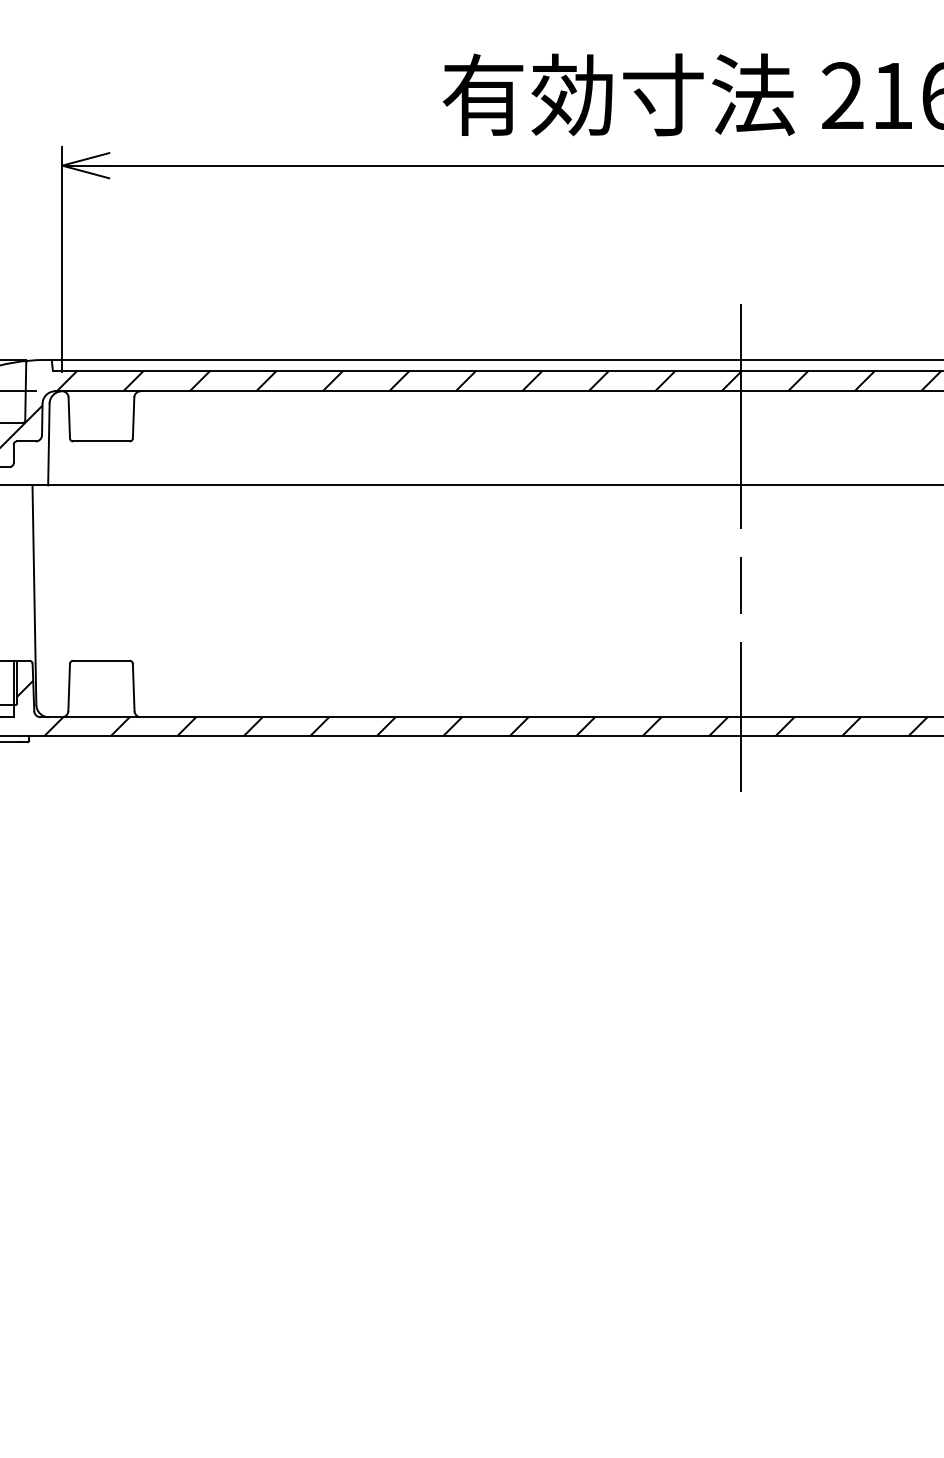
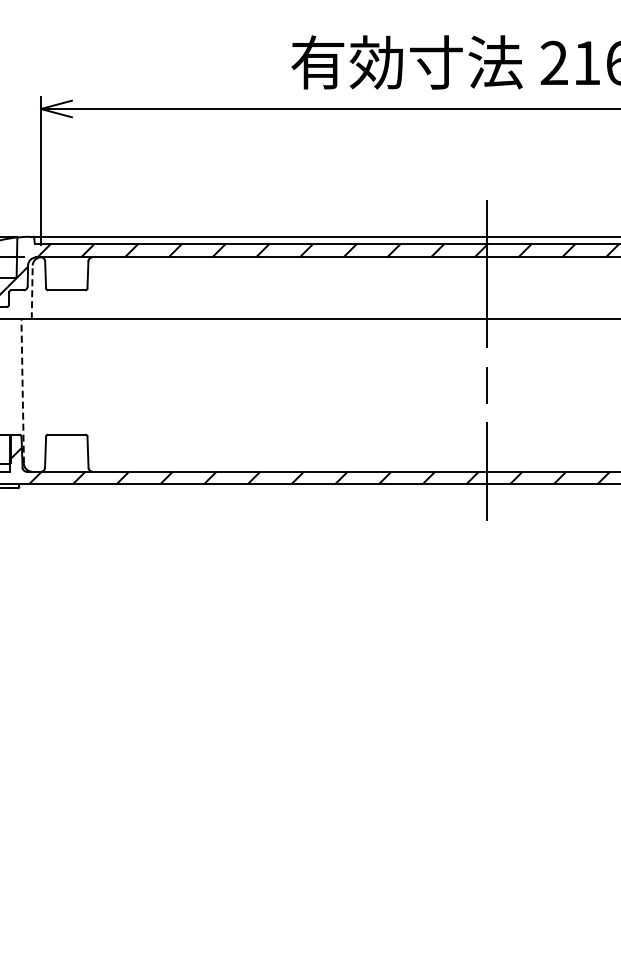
line: (49, 444) -> (32, 292), solid -> dashed
line: (34, 593) -> (22, 390), solid -> dashed

